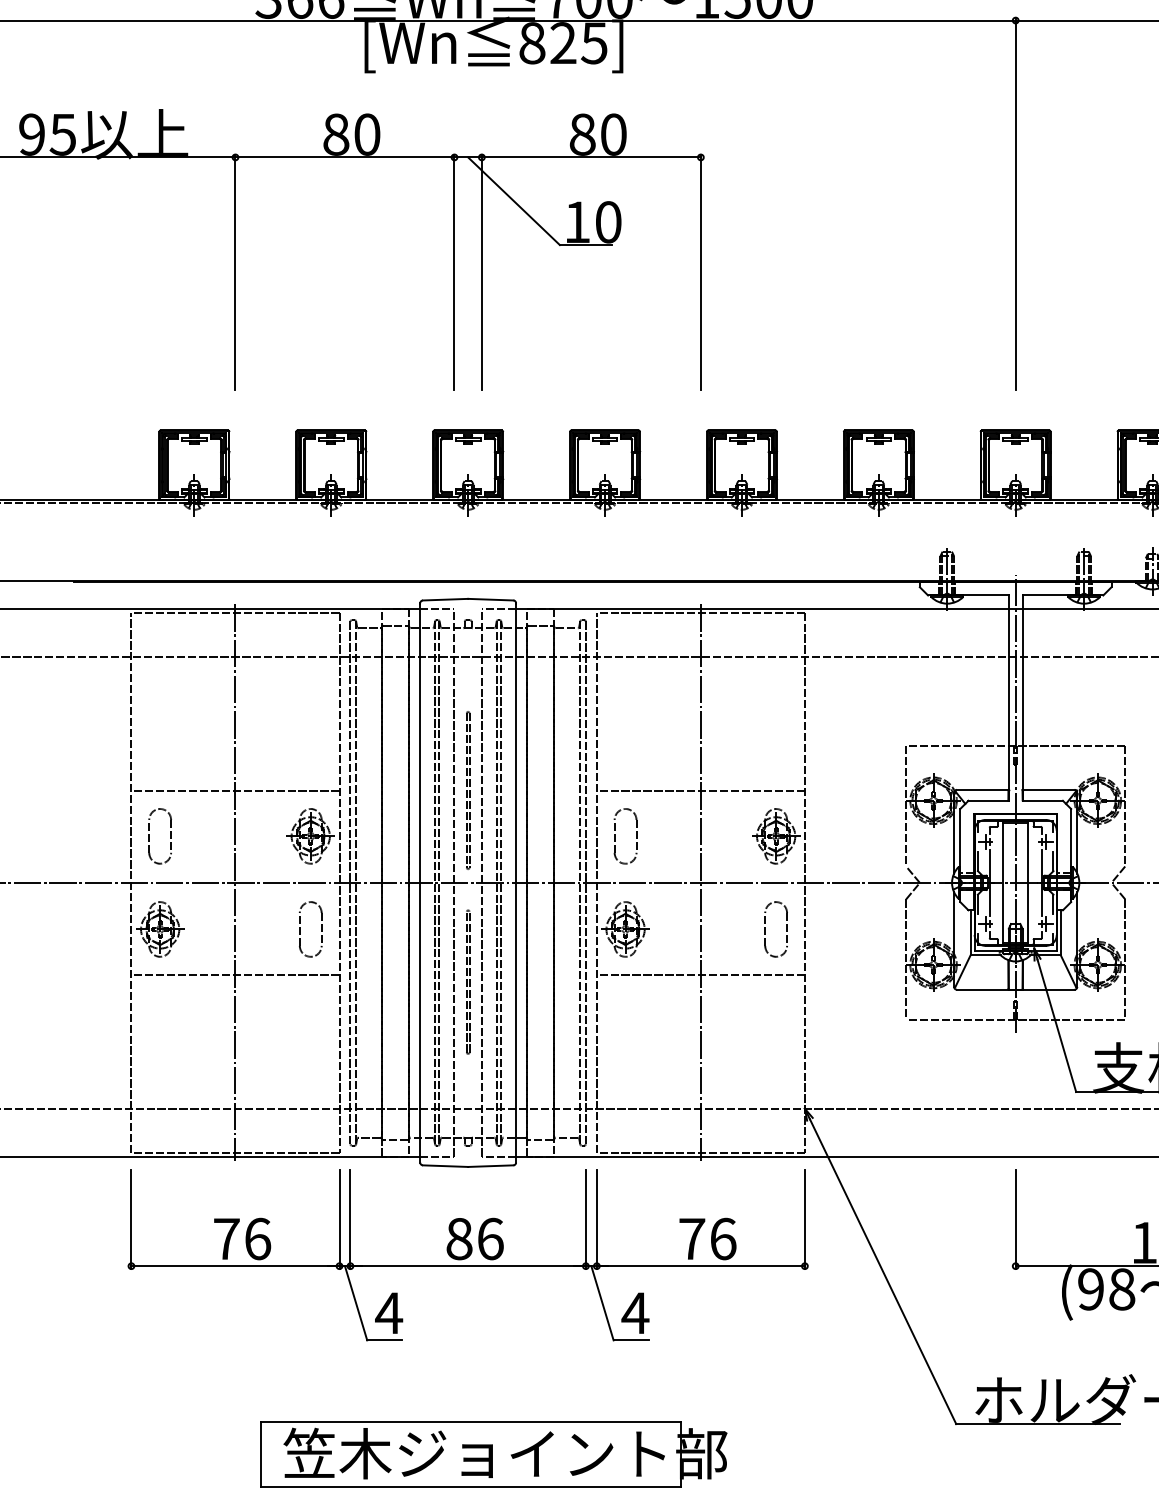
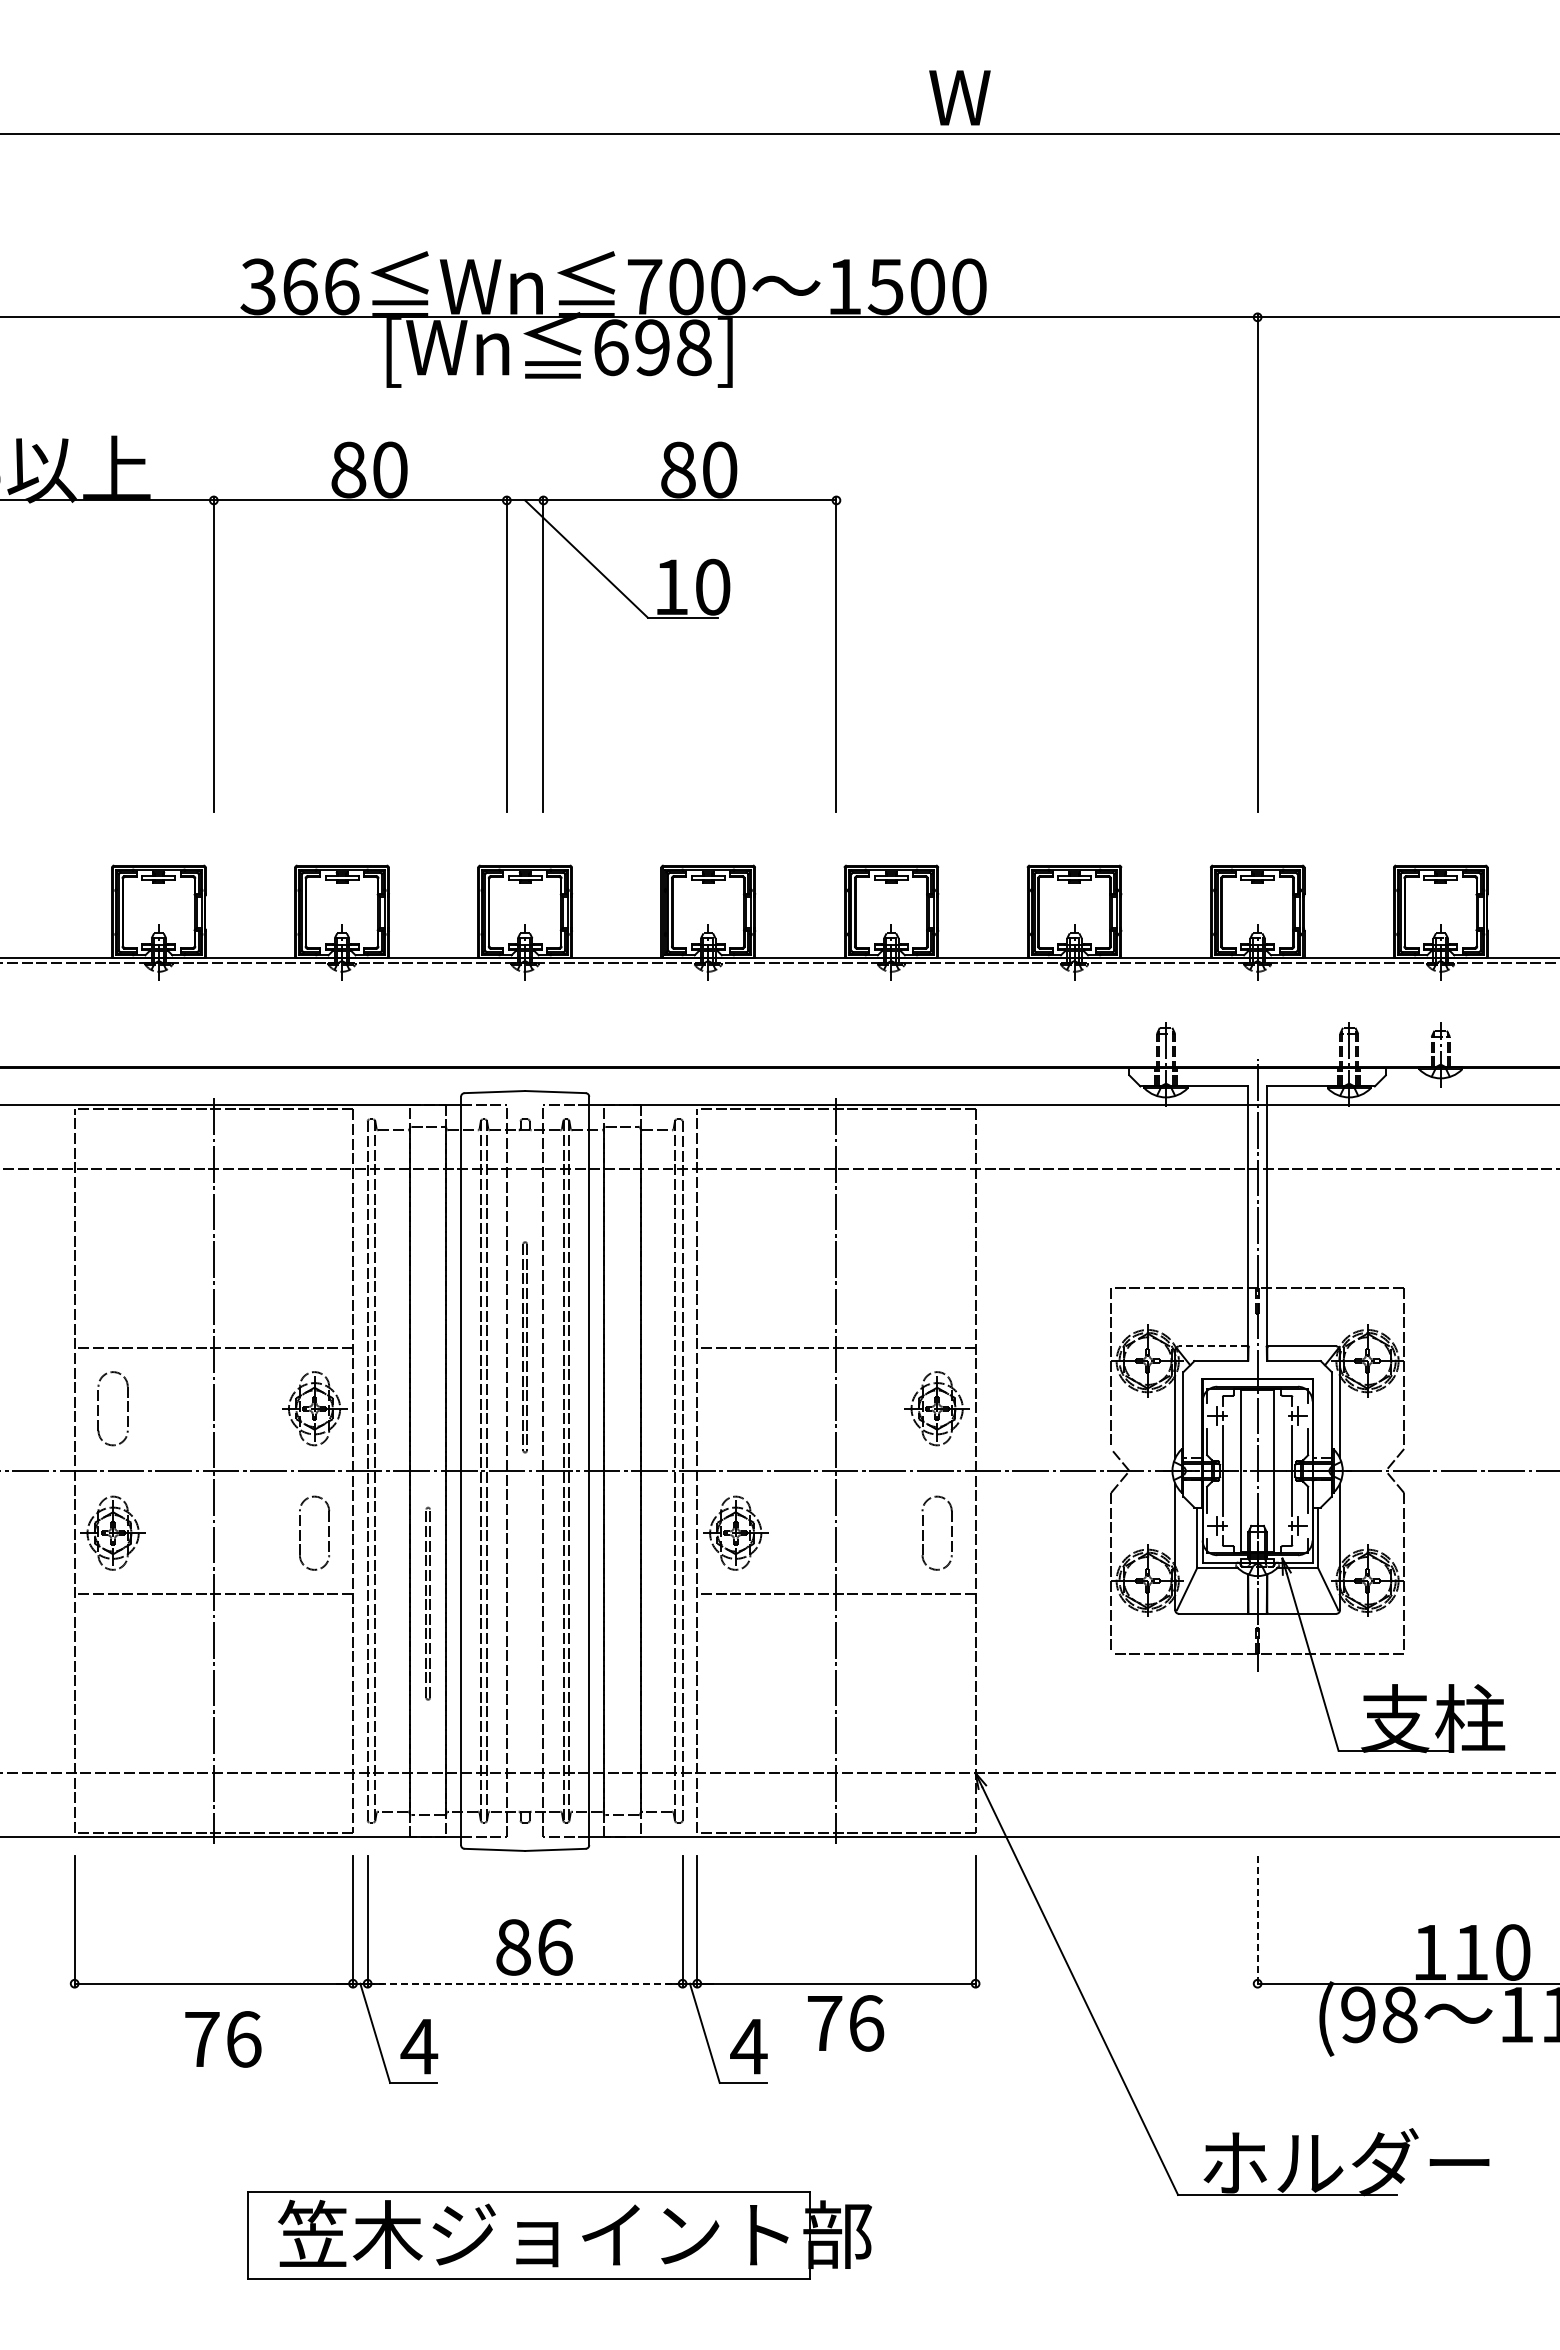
text: (563, 43) -> (652, 347), 825] -> 698]
line: (982, 789) -> (1213, 1346), solid -> dashed
part: (614, 836) -> (721, 1408), removed
part: (467, 981) -> (427, 1603), moved
line: (1015, 1219) -> (1257, 1921), solid -> dashed
text: (242, 1239) -> (223, 2039), moved
text: (708, 1239) -> (846, 2023), moved
line: (468, 1266) -> (525, 1983), solid -> dashed

